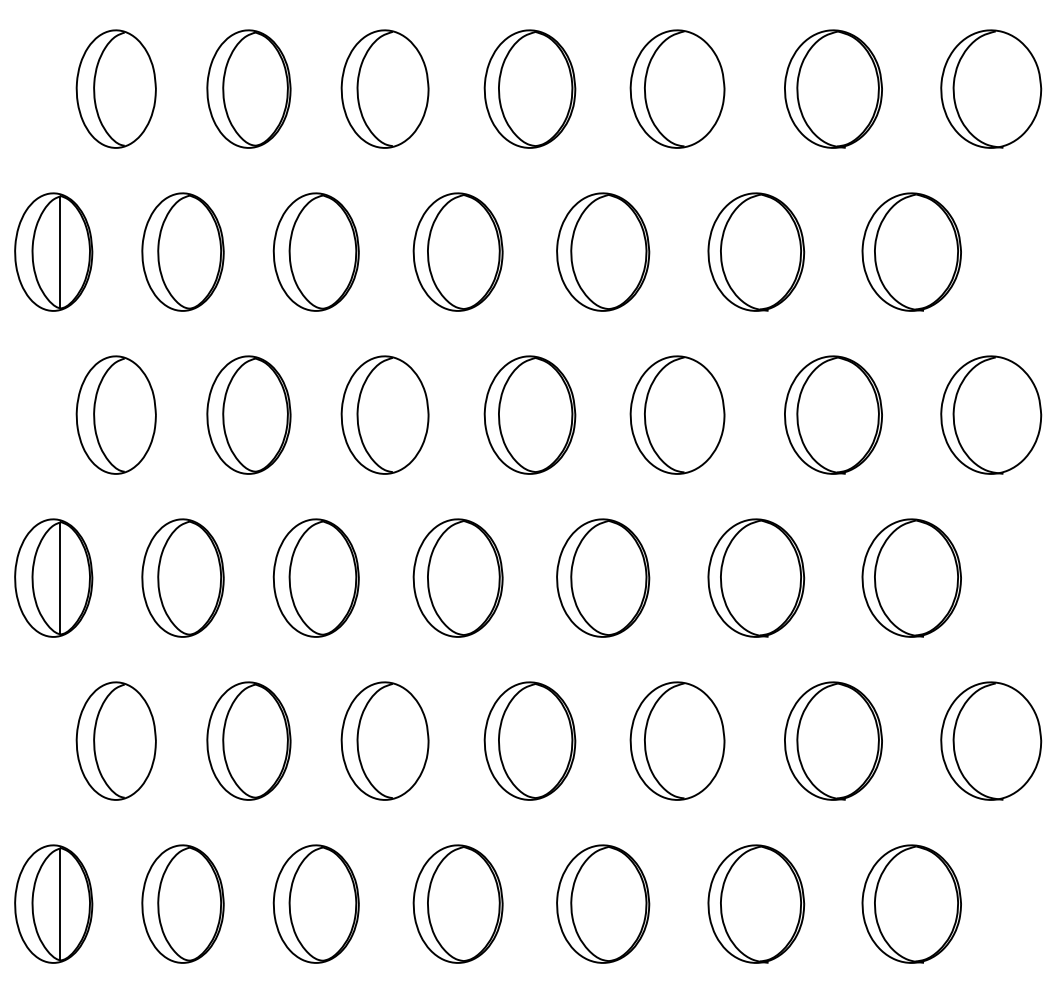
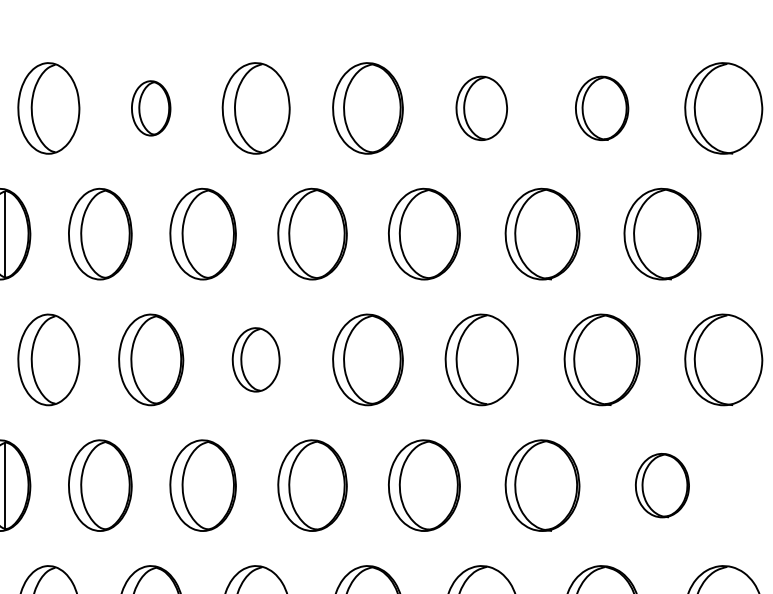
part: (248, 88) -> (150, 107), size x0.6
part: (677, 88) -> (481, 107), size x0.7
part: (833, 88) -> (602, 107), size x0.7
part: (384, 414) -> (255, 359), size x0.7
part: (911, 577) -> (662, 485), size x0.7

